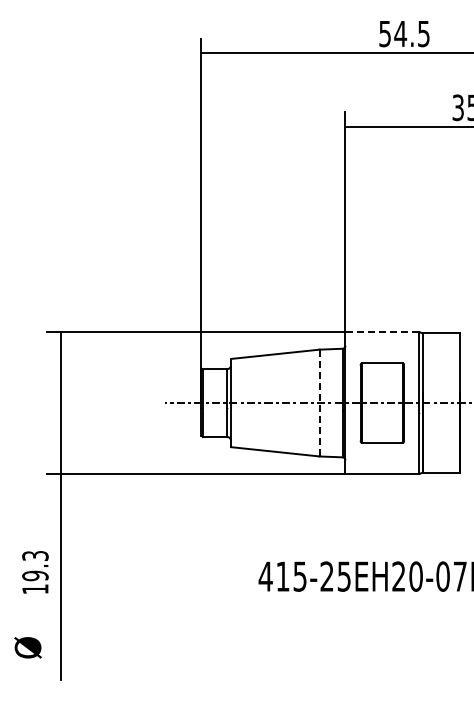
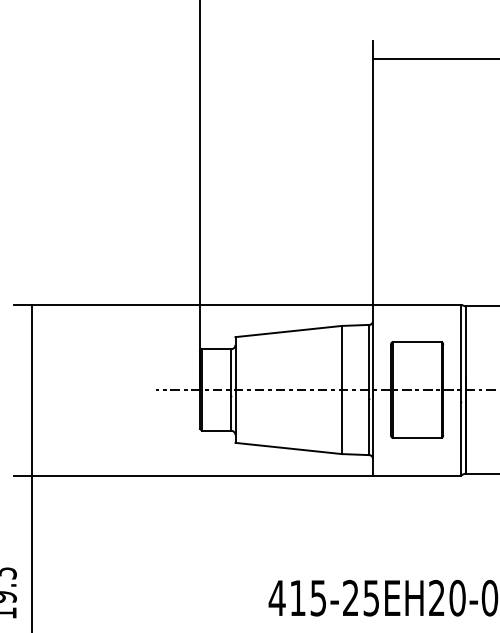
line: (382, 331) -> (417, 304), dashed -> solid
line: (319, 403) -> (341, 390), dashed -> solid

